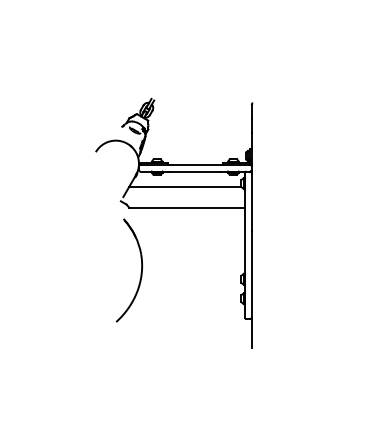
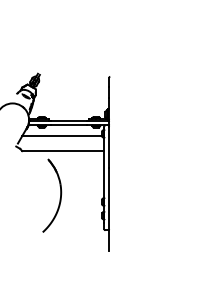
part: (140, 272) -> (60, 197), moved

